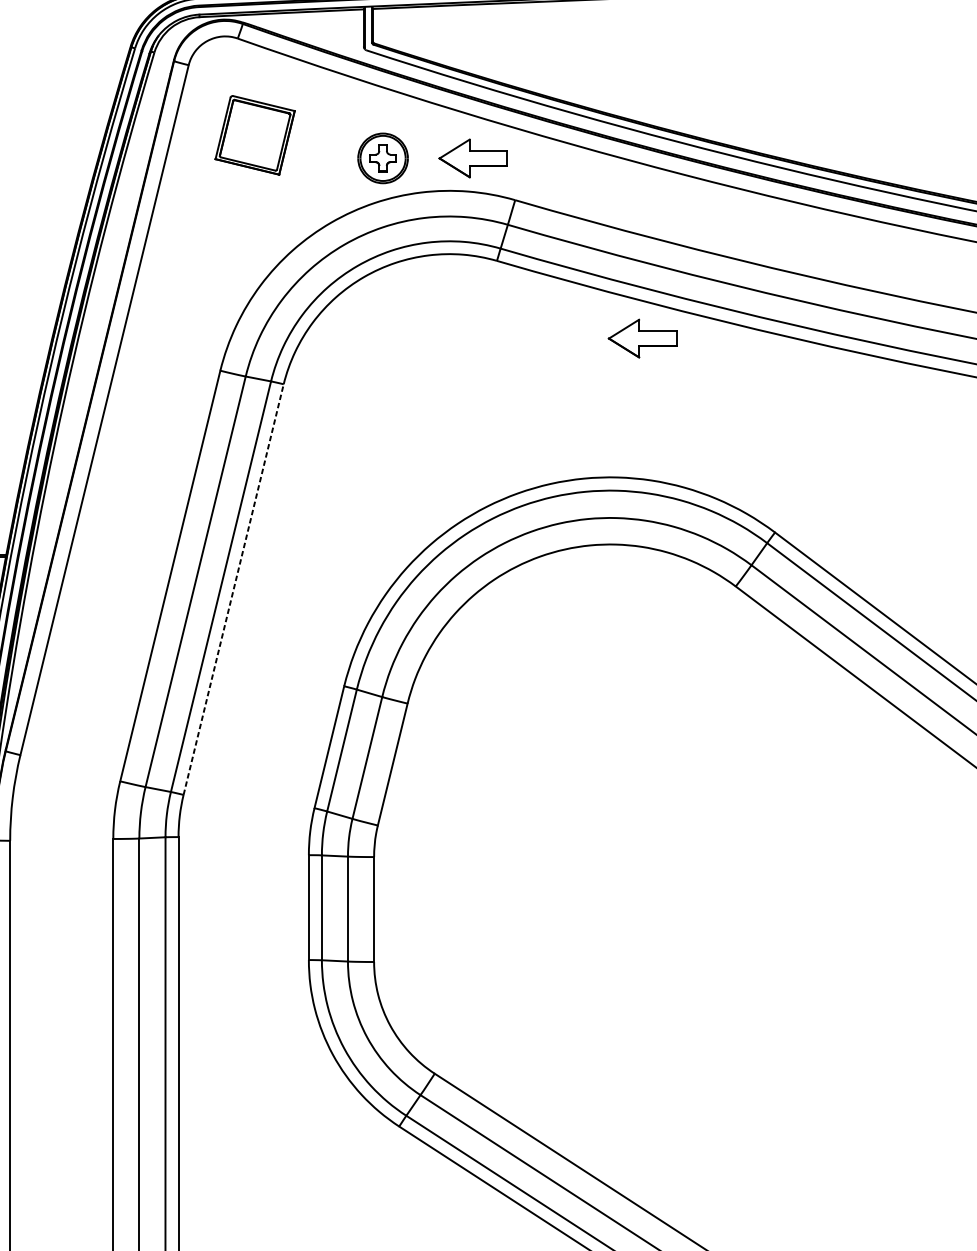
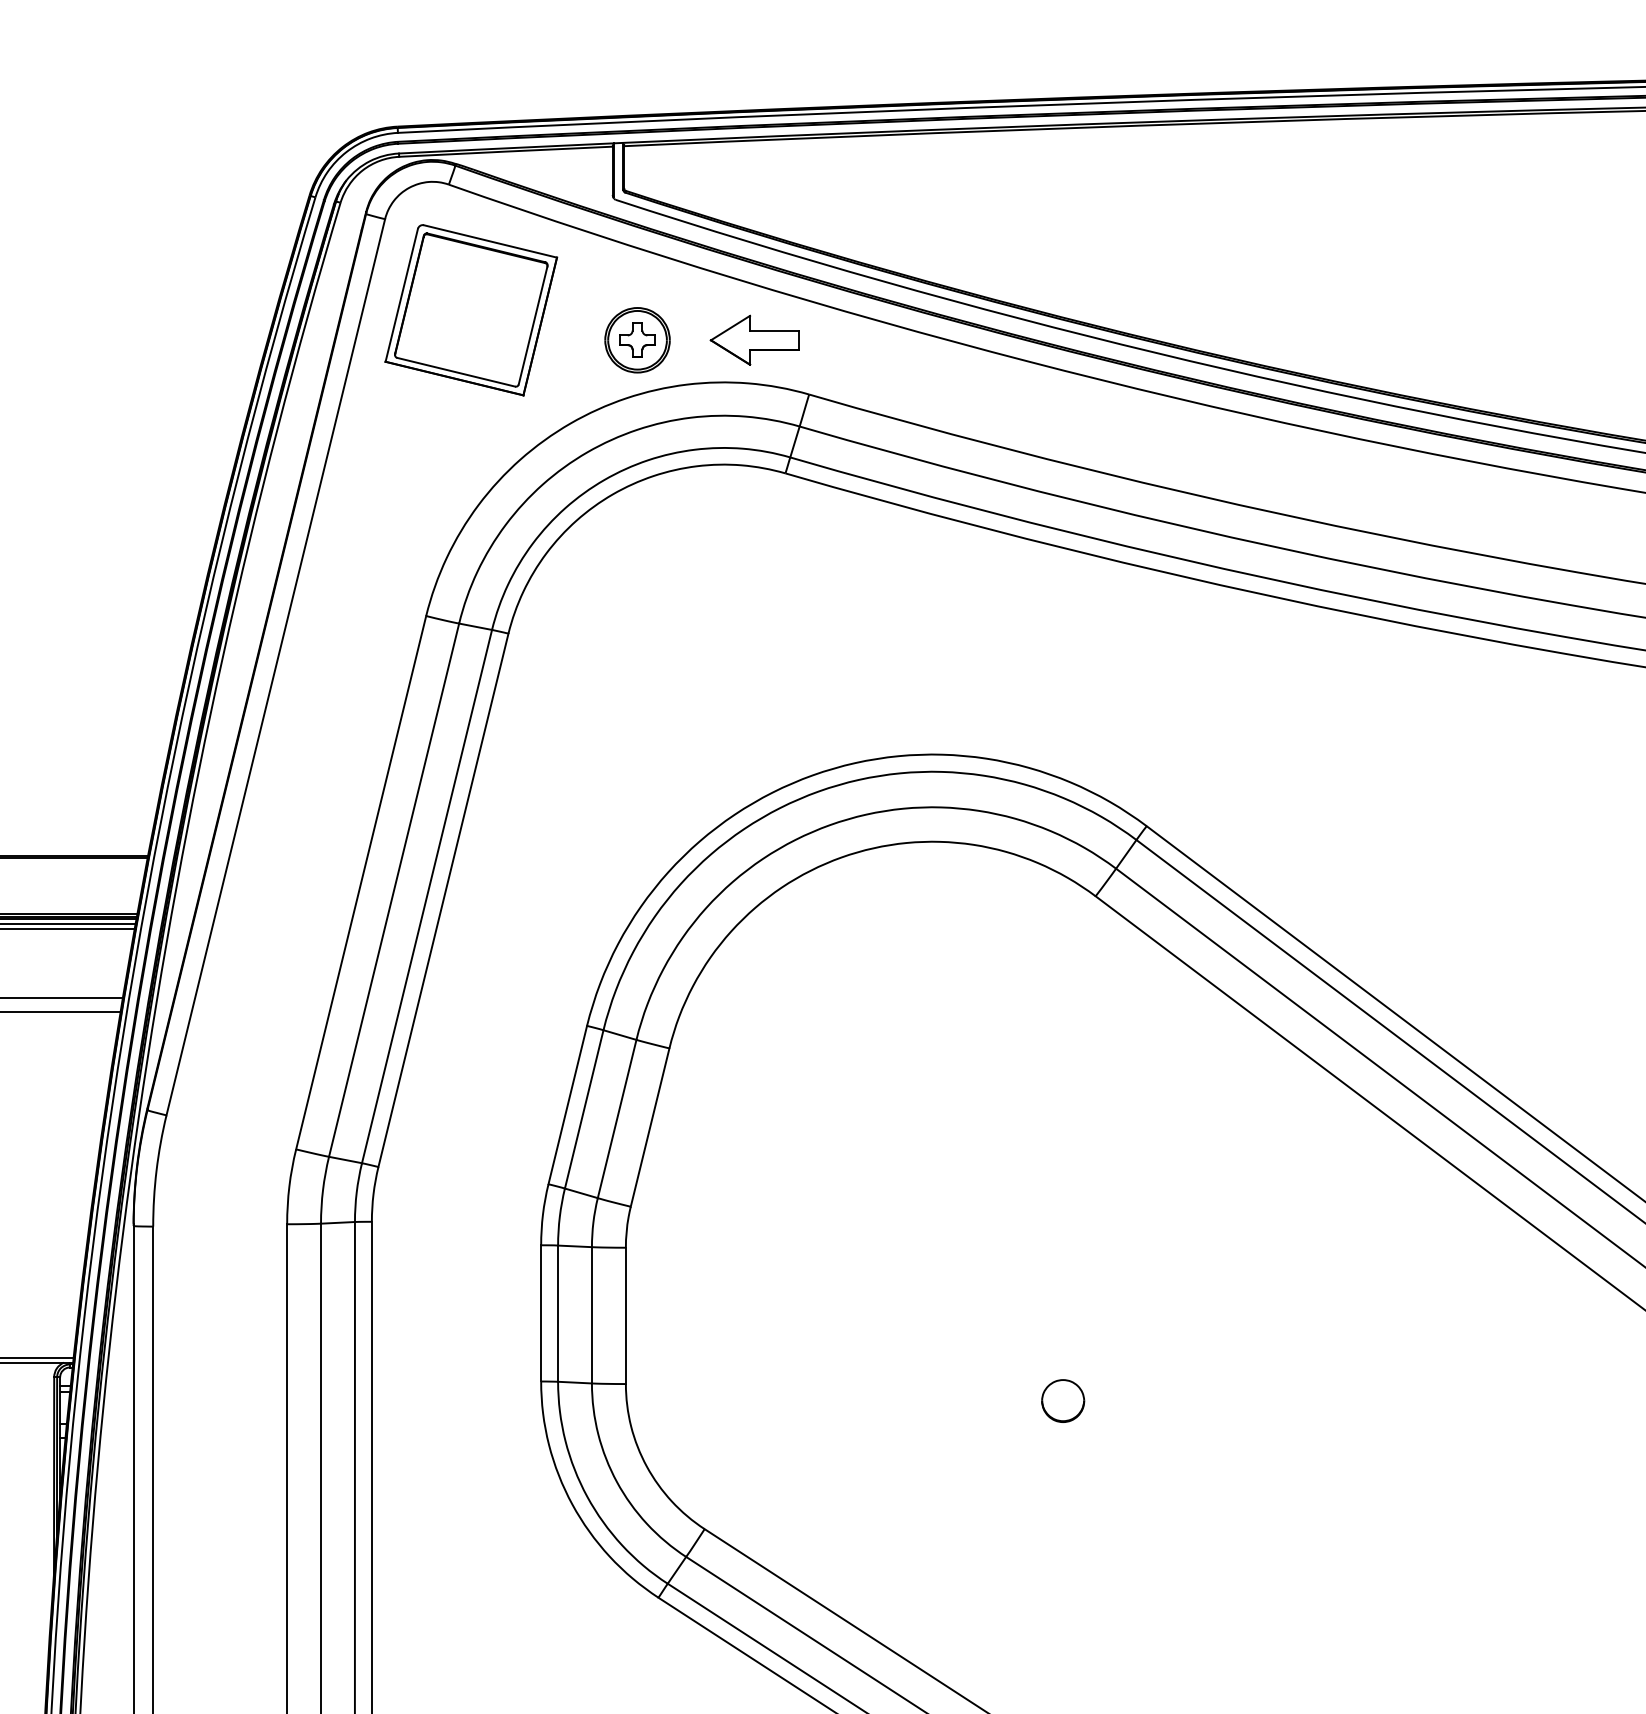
part: (255, 135) -> (471, 310), size x1.67
part: (642, 337) -> (974, 573), removed
line: (233, 588) -> (443, 899), dashed -> solid
part: (711, 974) -> (1063, 1400), added

